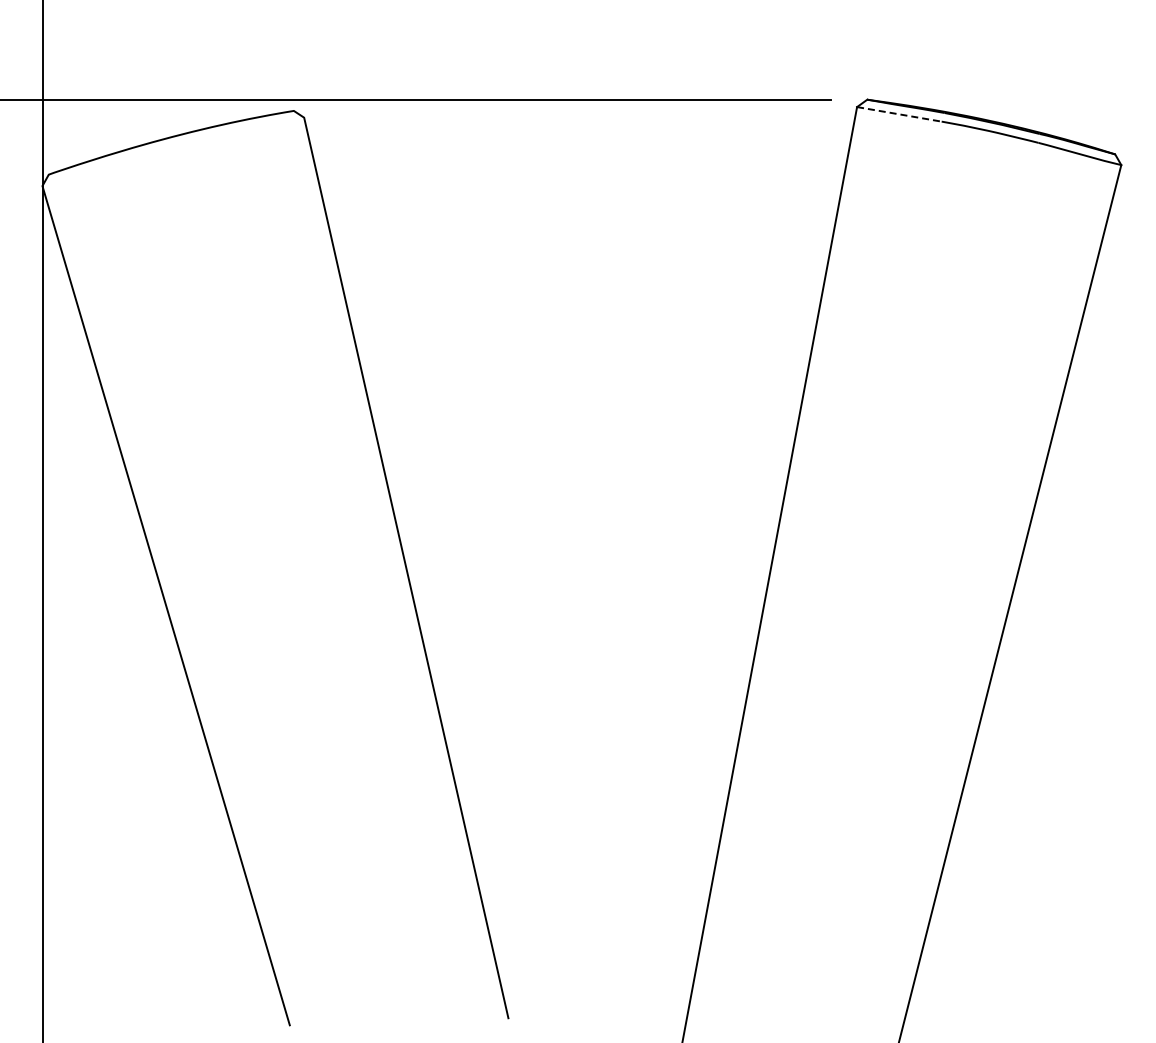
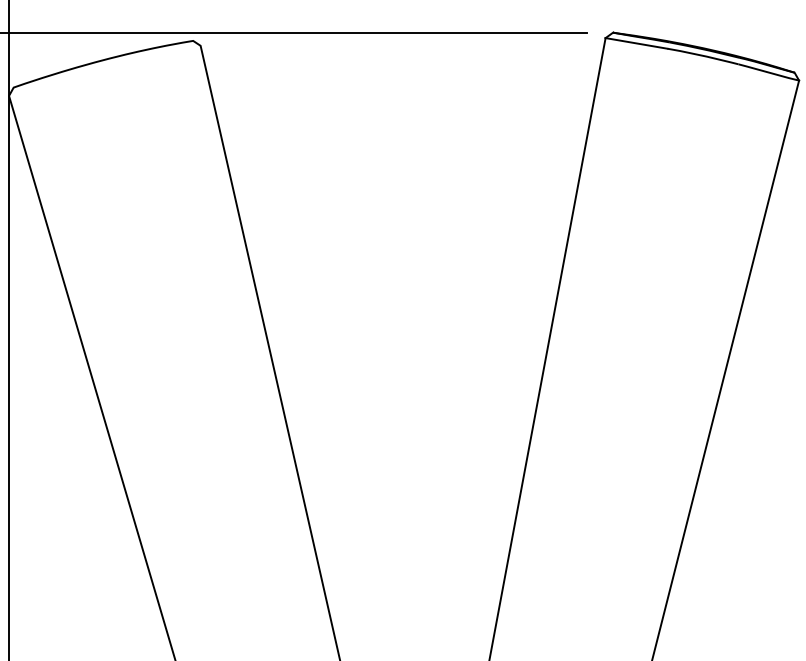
line: (899, 114) -> (636, 43), dashed -> solid

